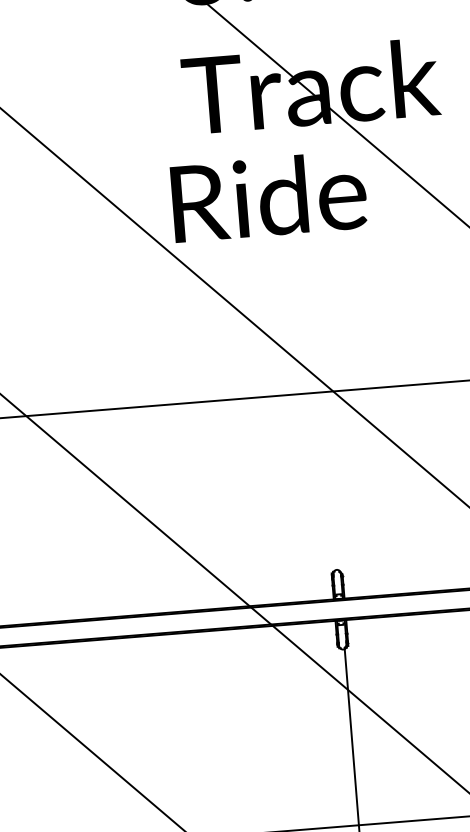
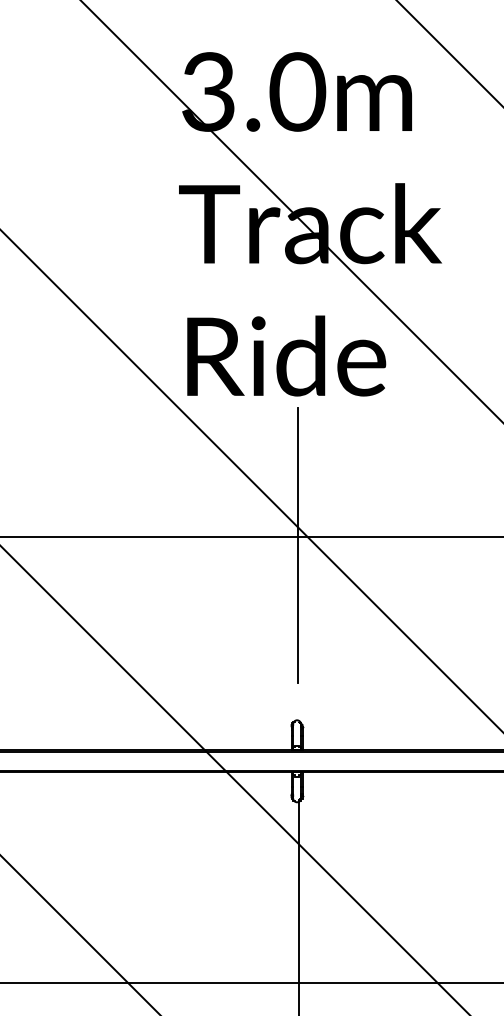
text: (268, 196) -> (286, 355), moved
line: (323, 400) -> (297, 545), added

